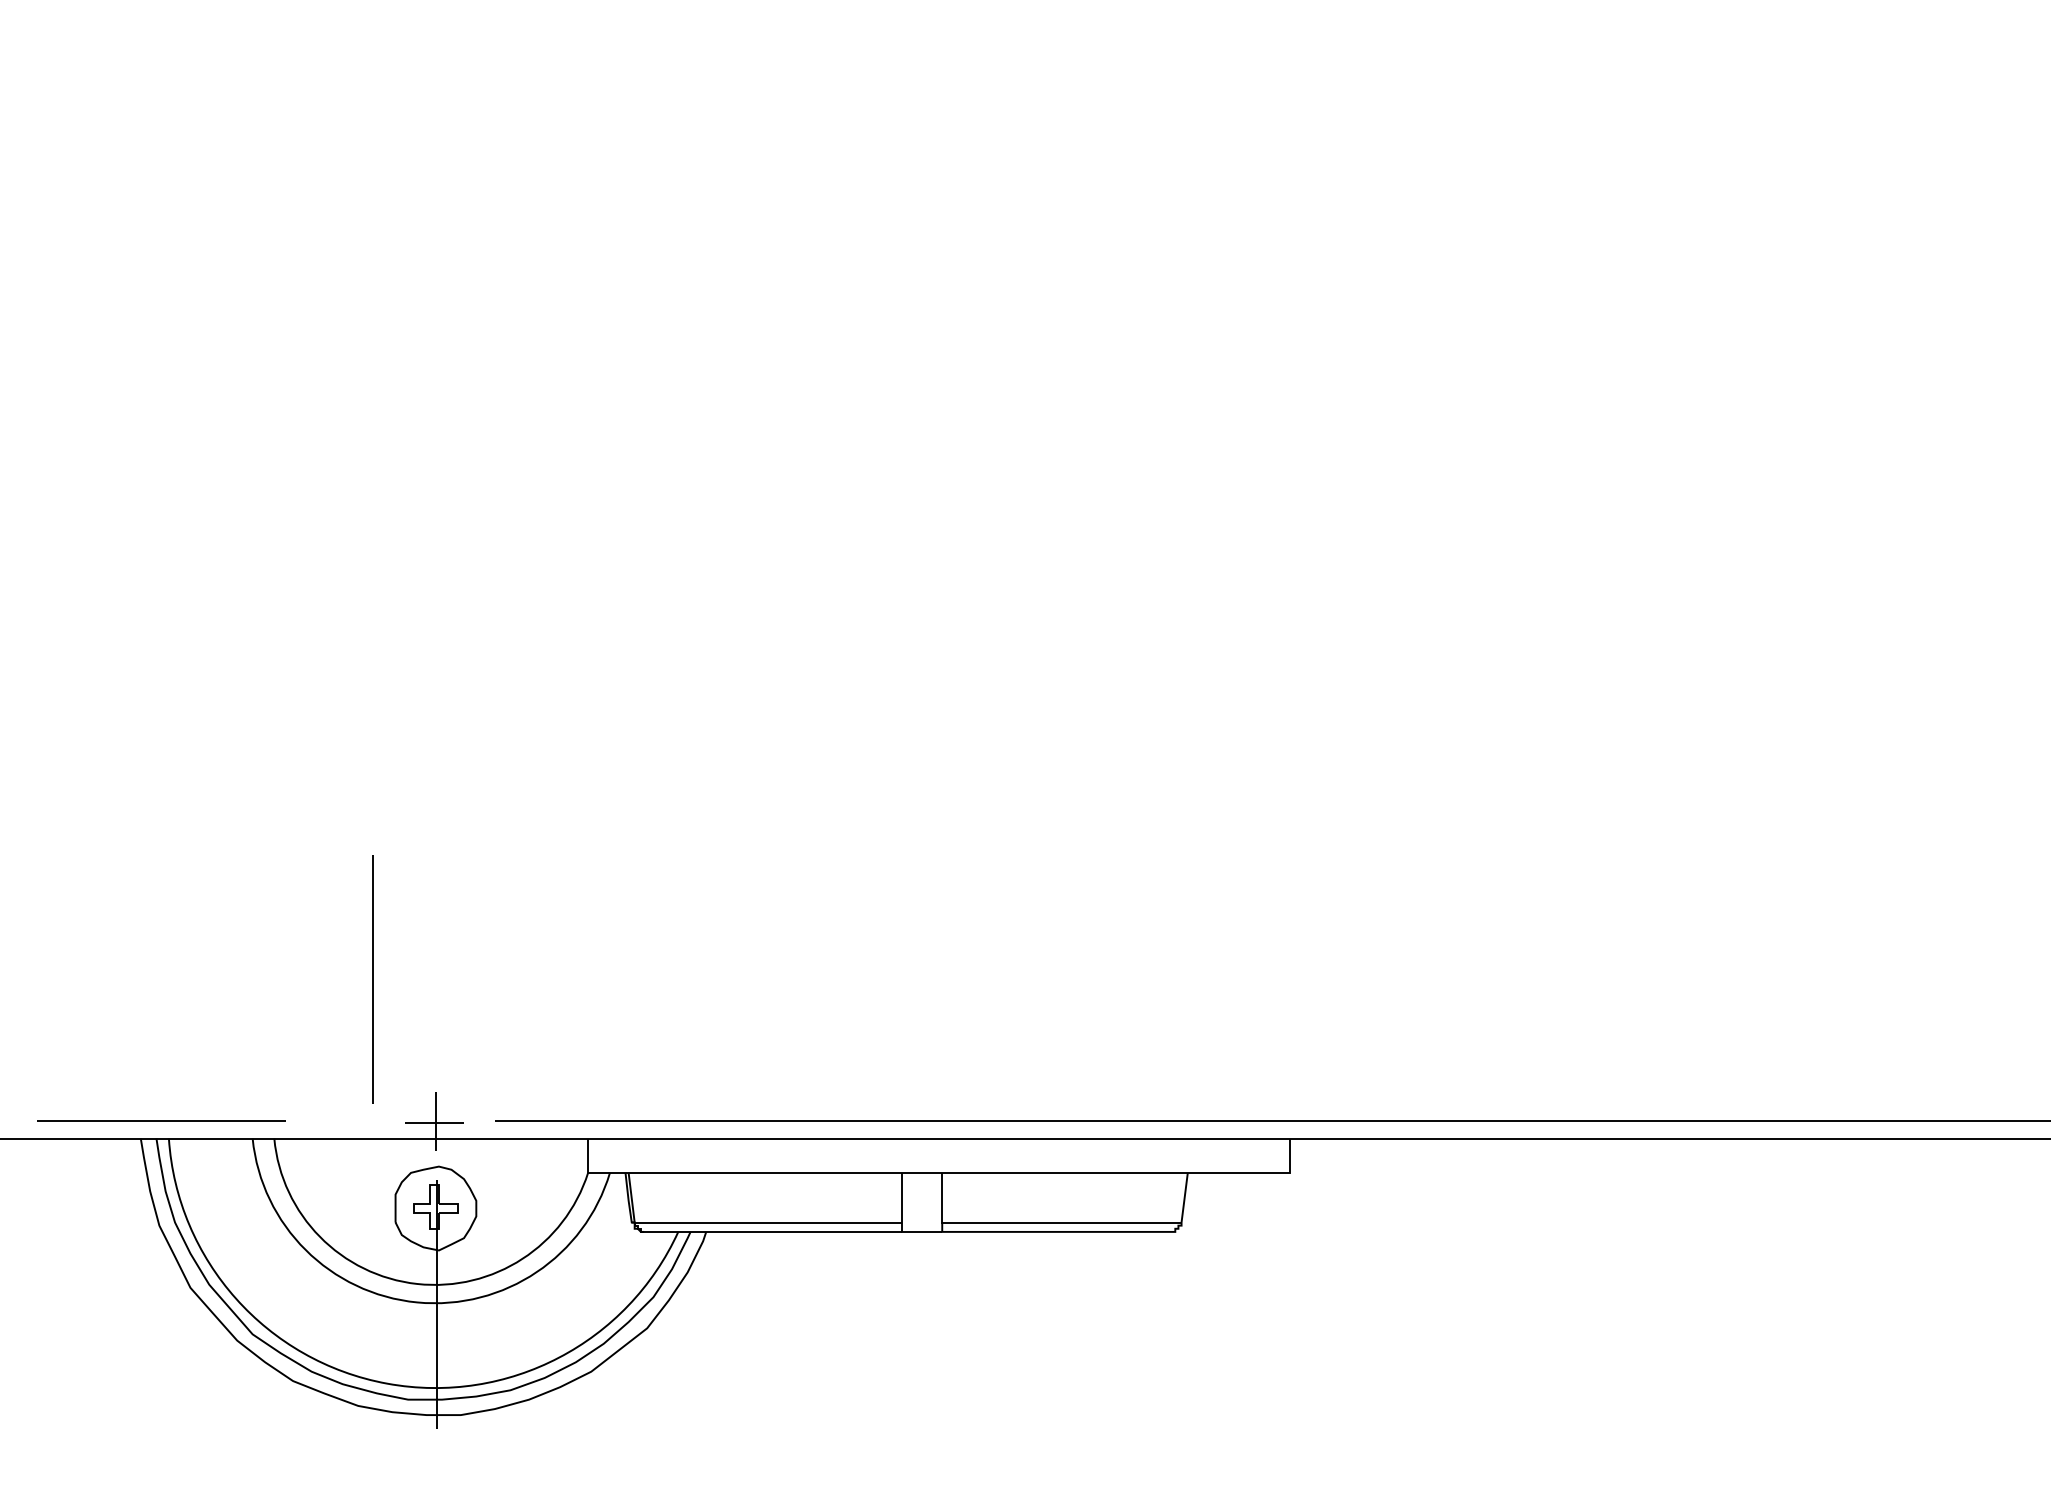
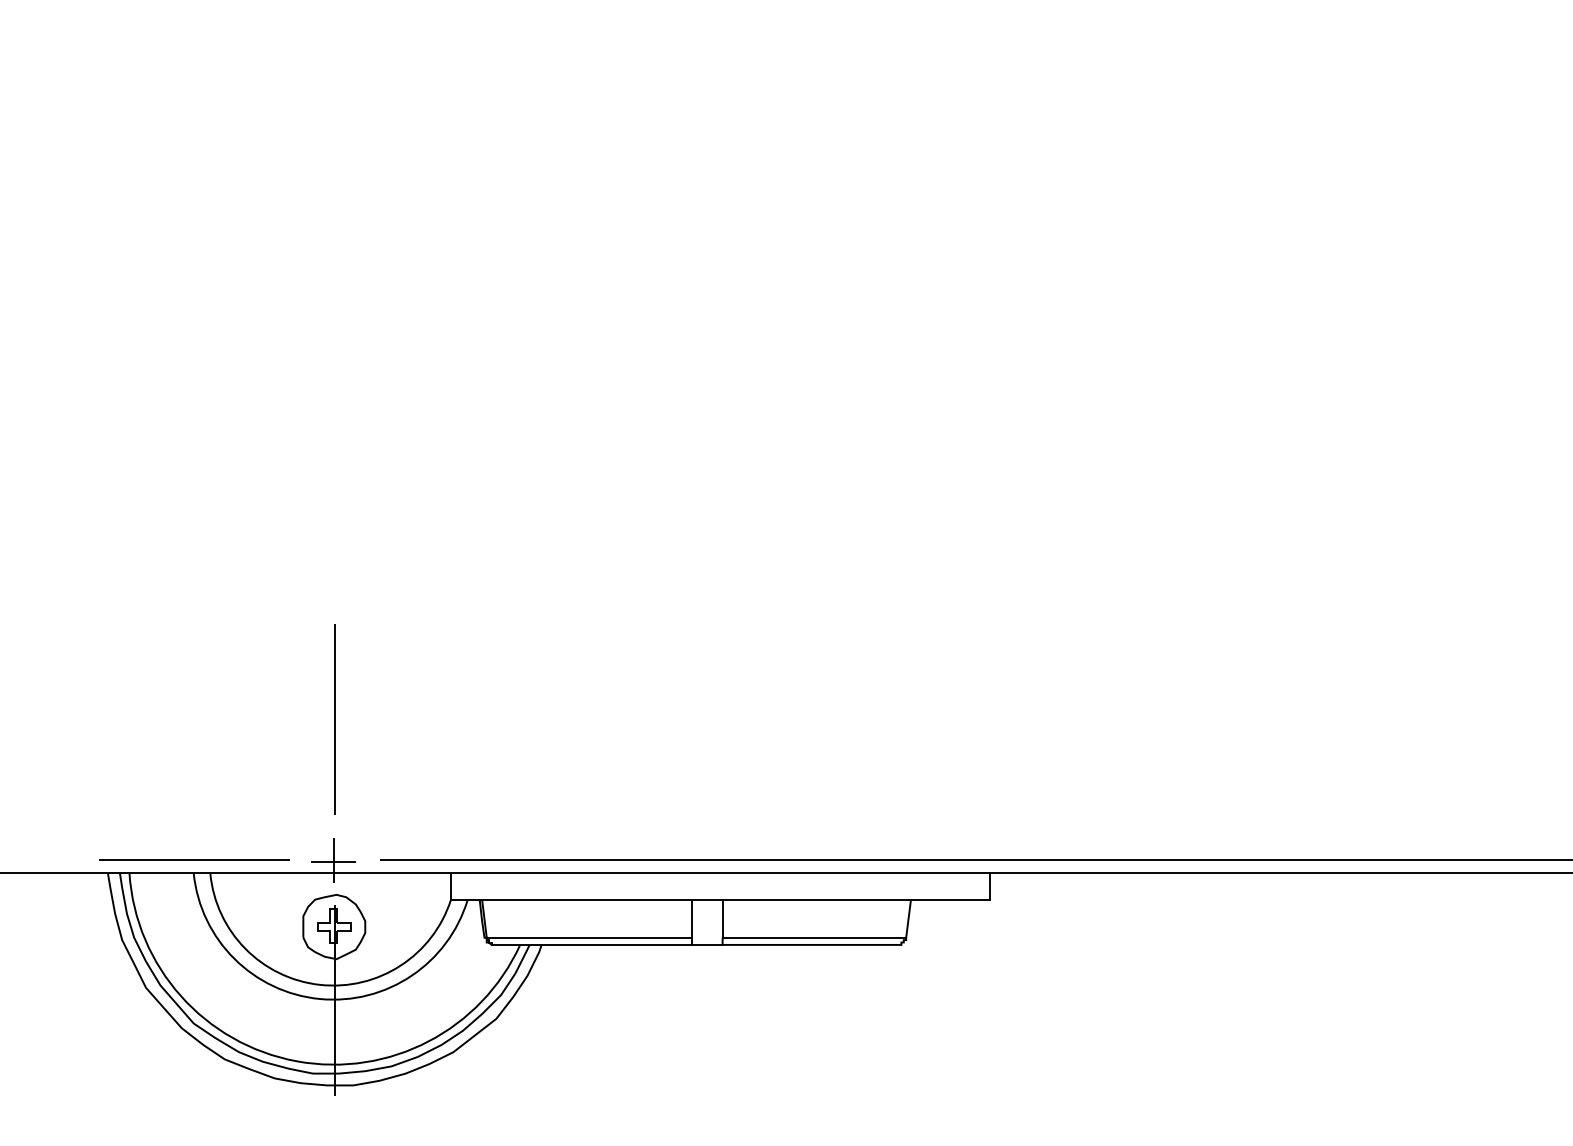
line: (372, 979) -> (334, 719), moved
line: (161, 1120) -> (194, 859), moved

